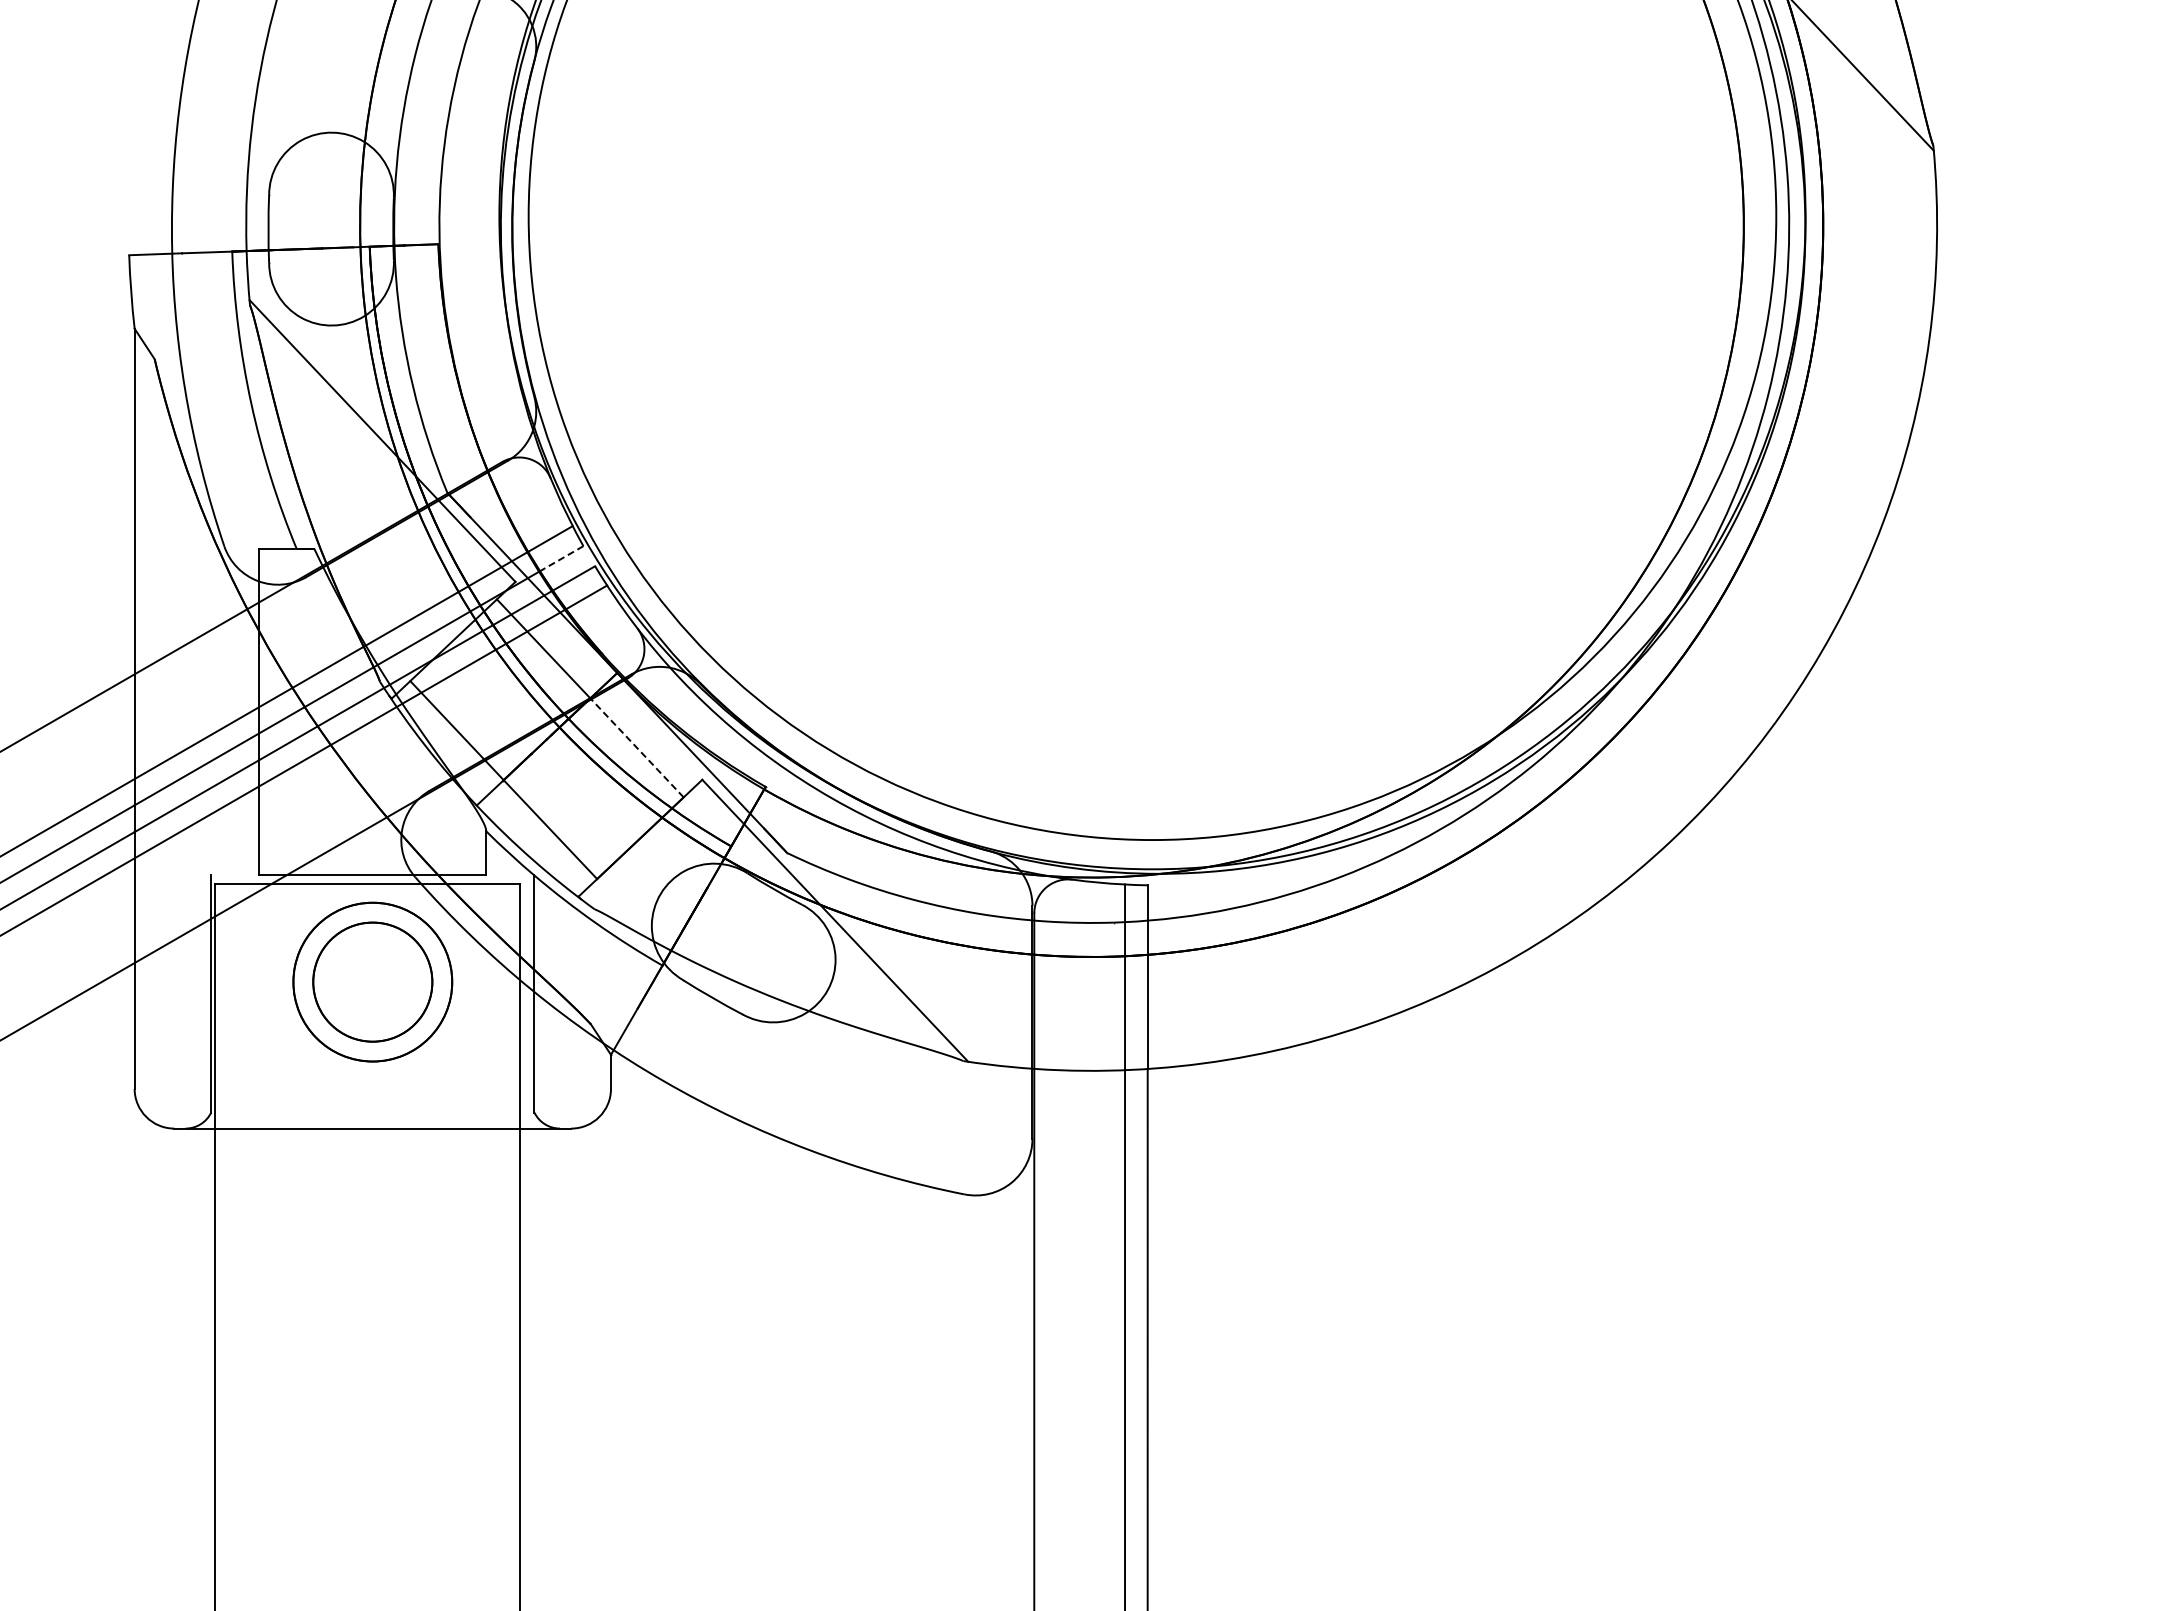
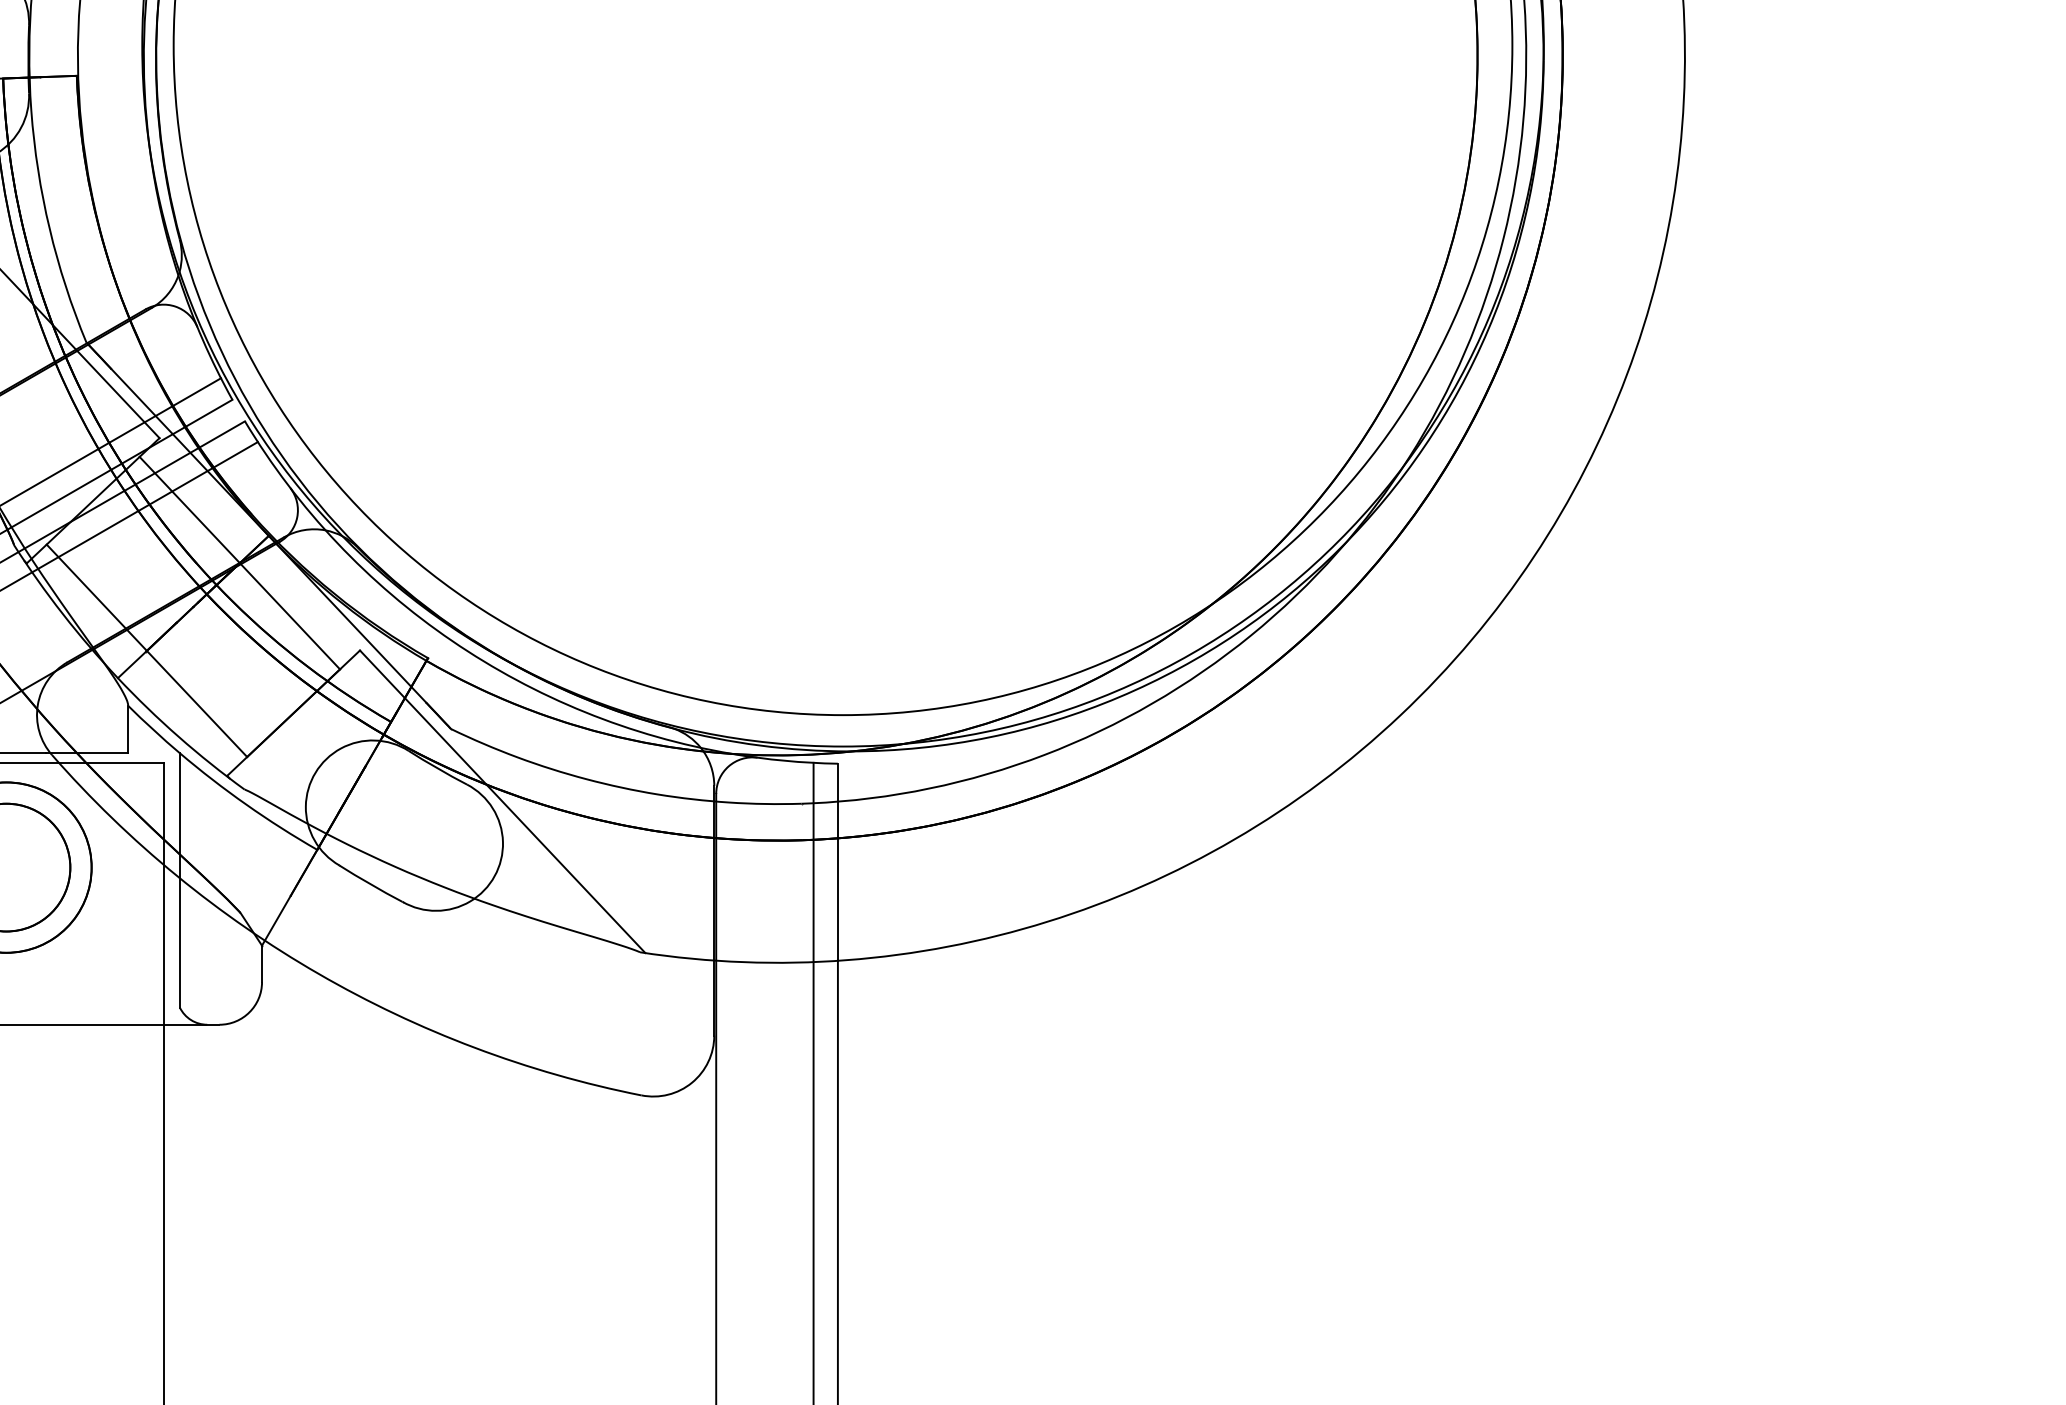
line: (561, 558) -> (208, 413), dashed -> solid
line: (636, 747) -> (289, 615), dashed -> solid

